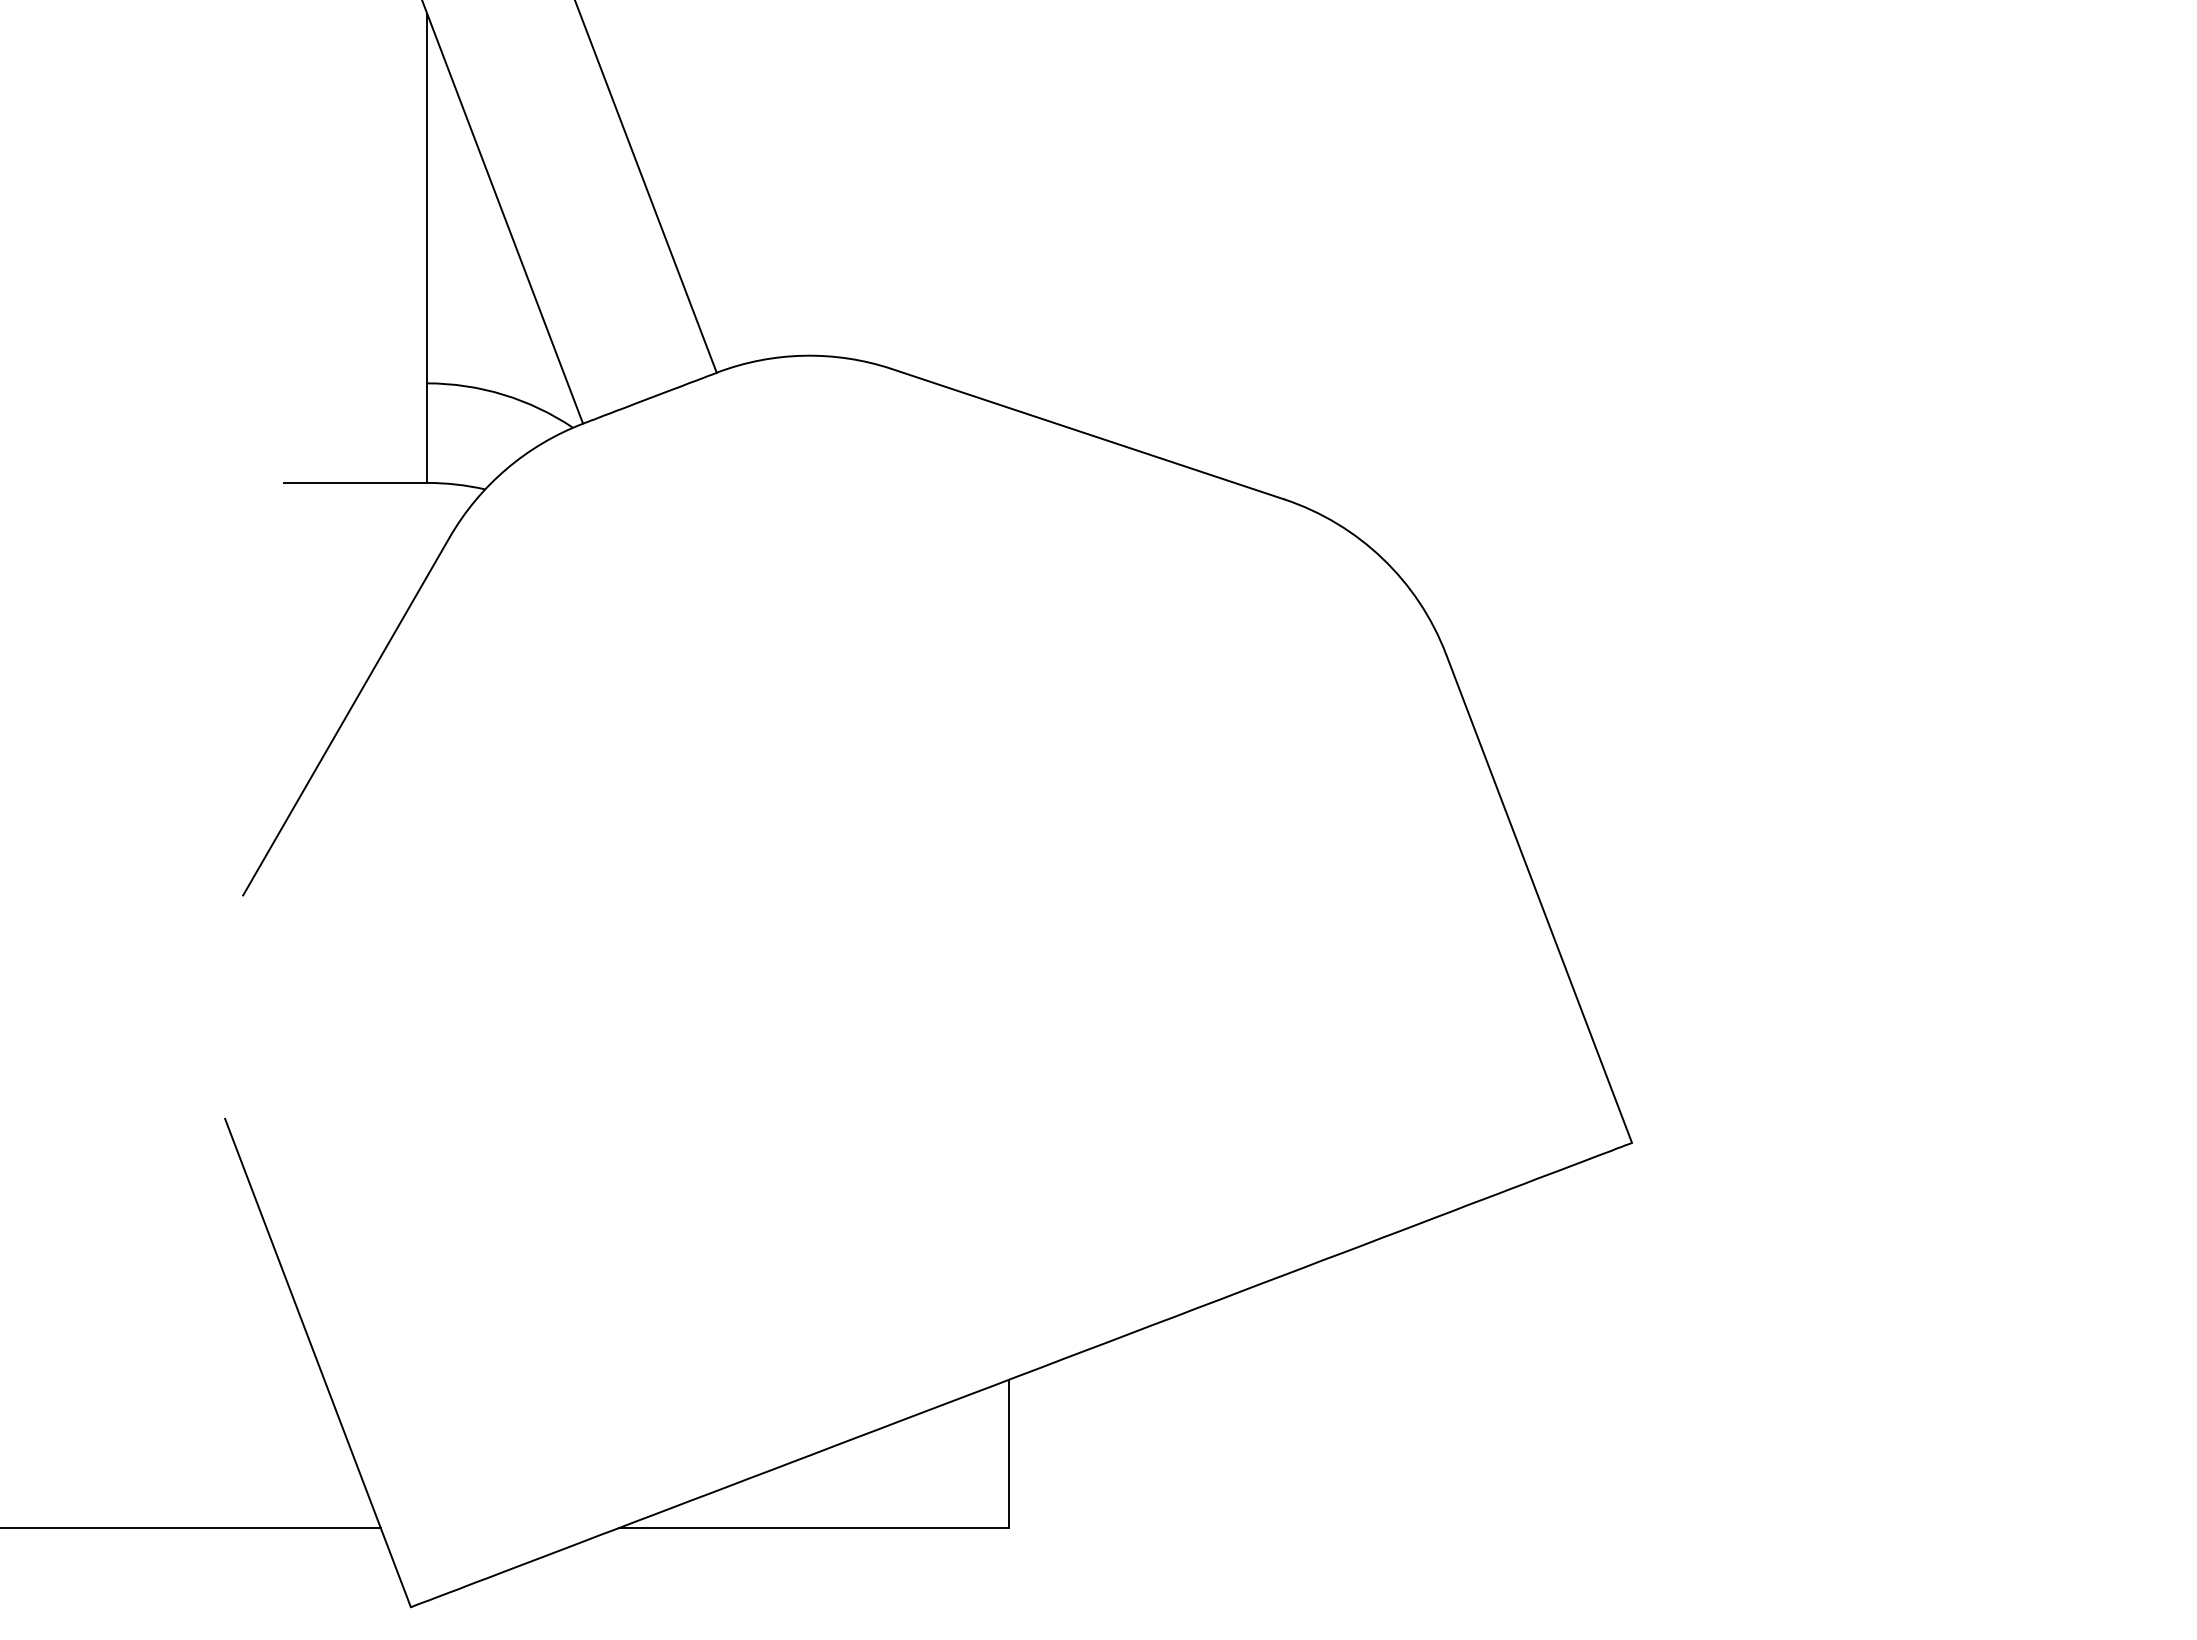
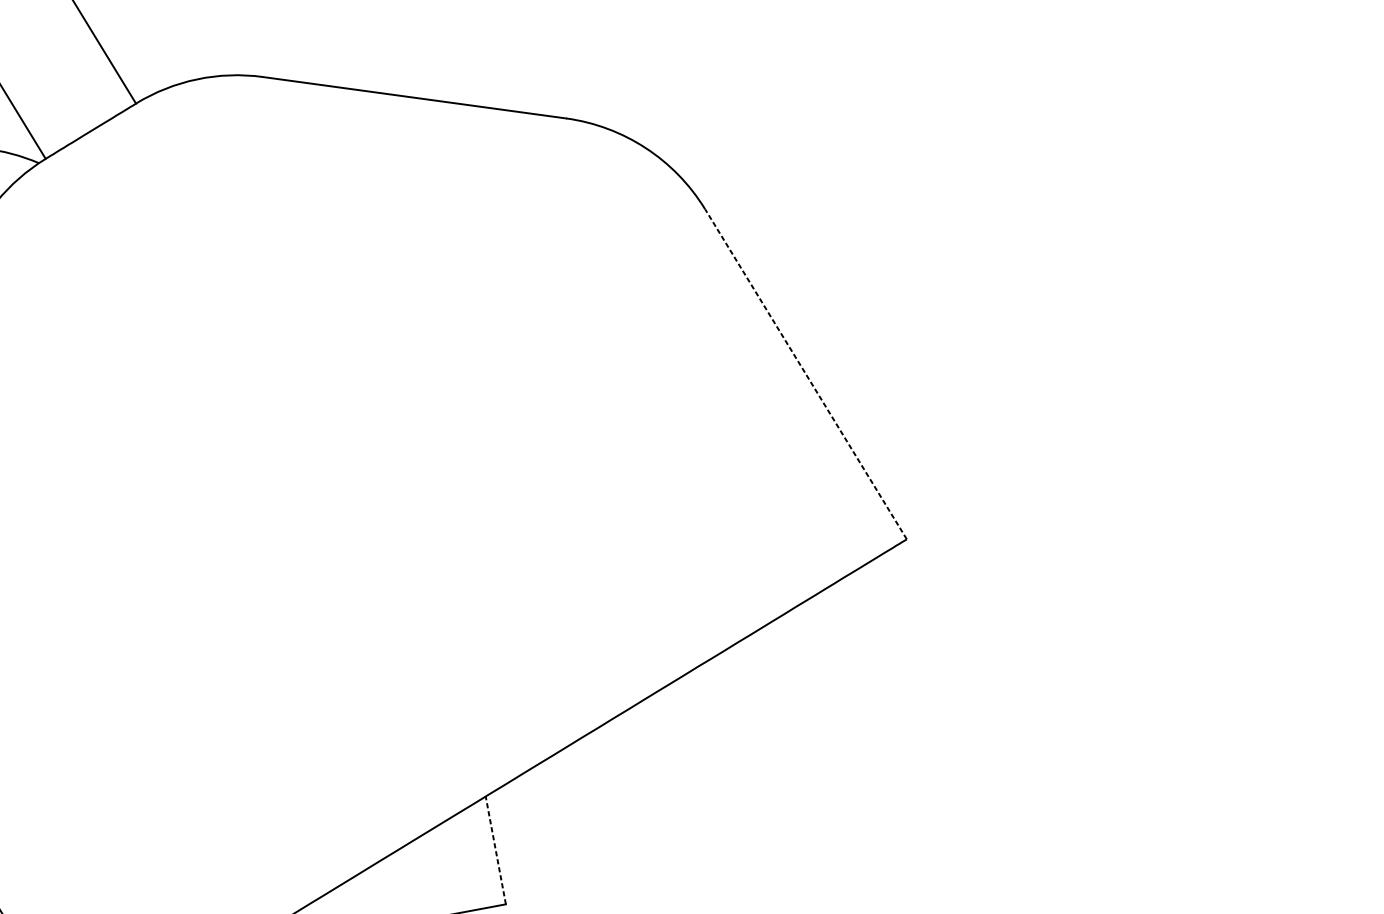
line: (1538, 898) -> (805, 374), solid -> dashed
line: (1008, 1453) -> (495, 850), solid -> dashed

